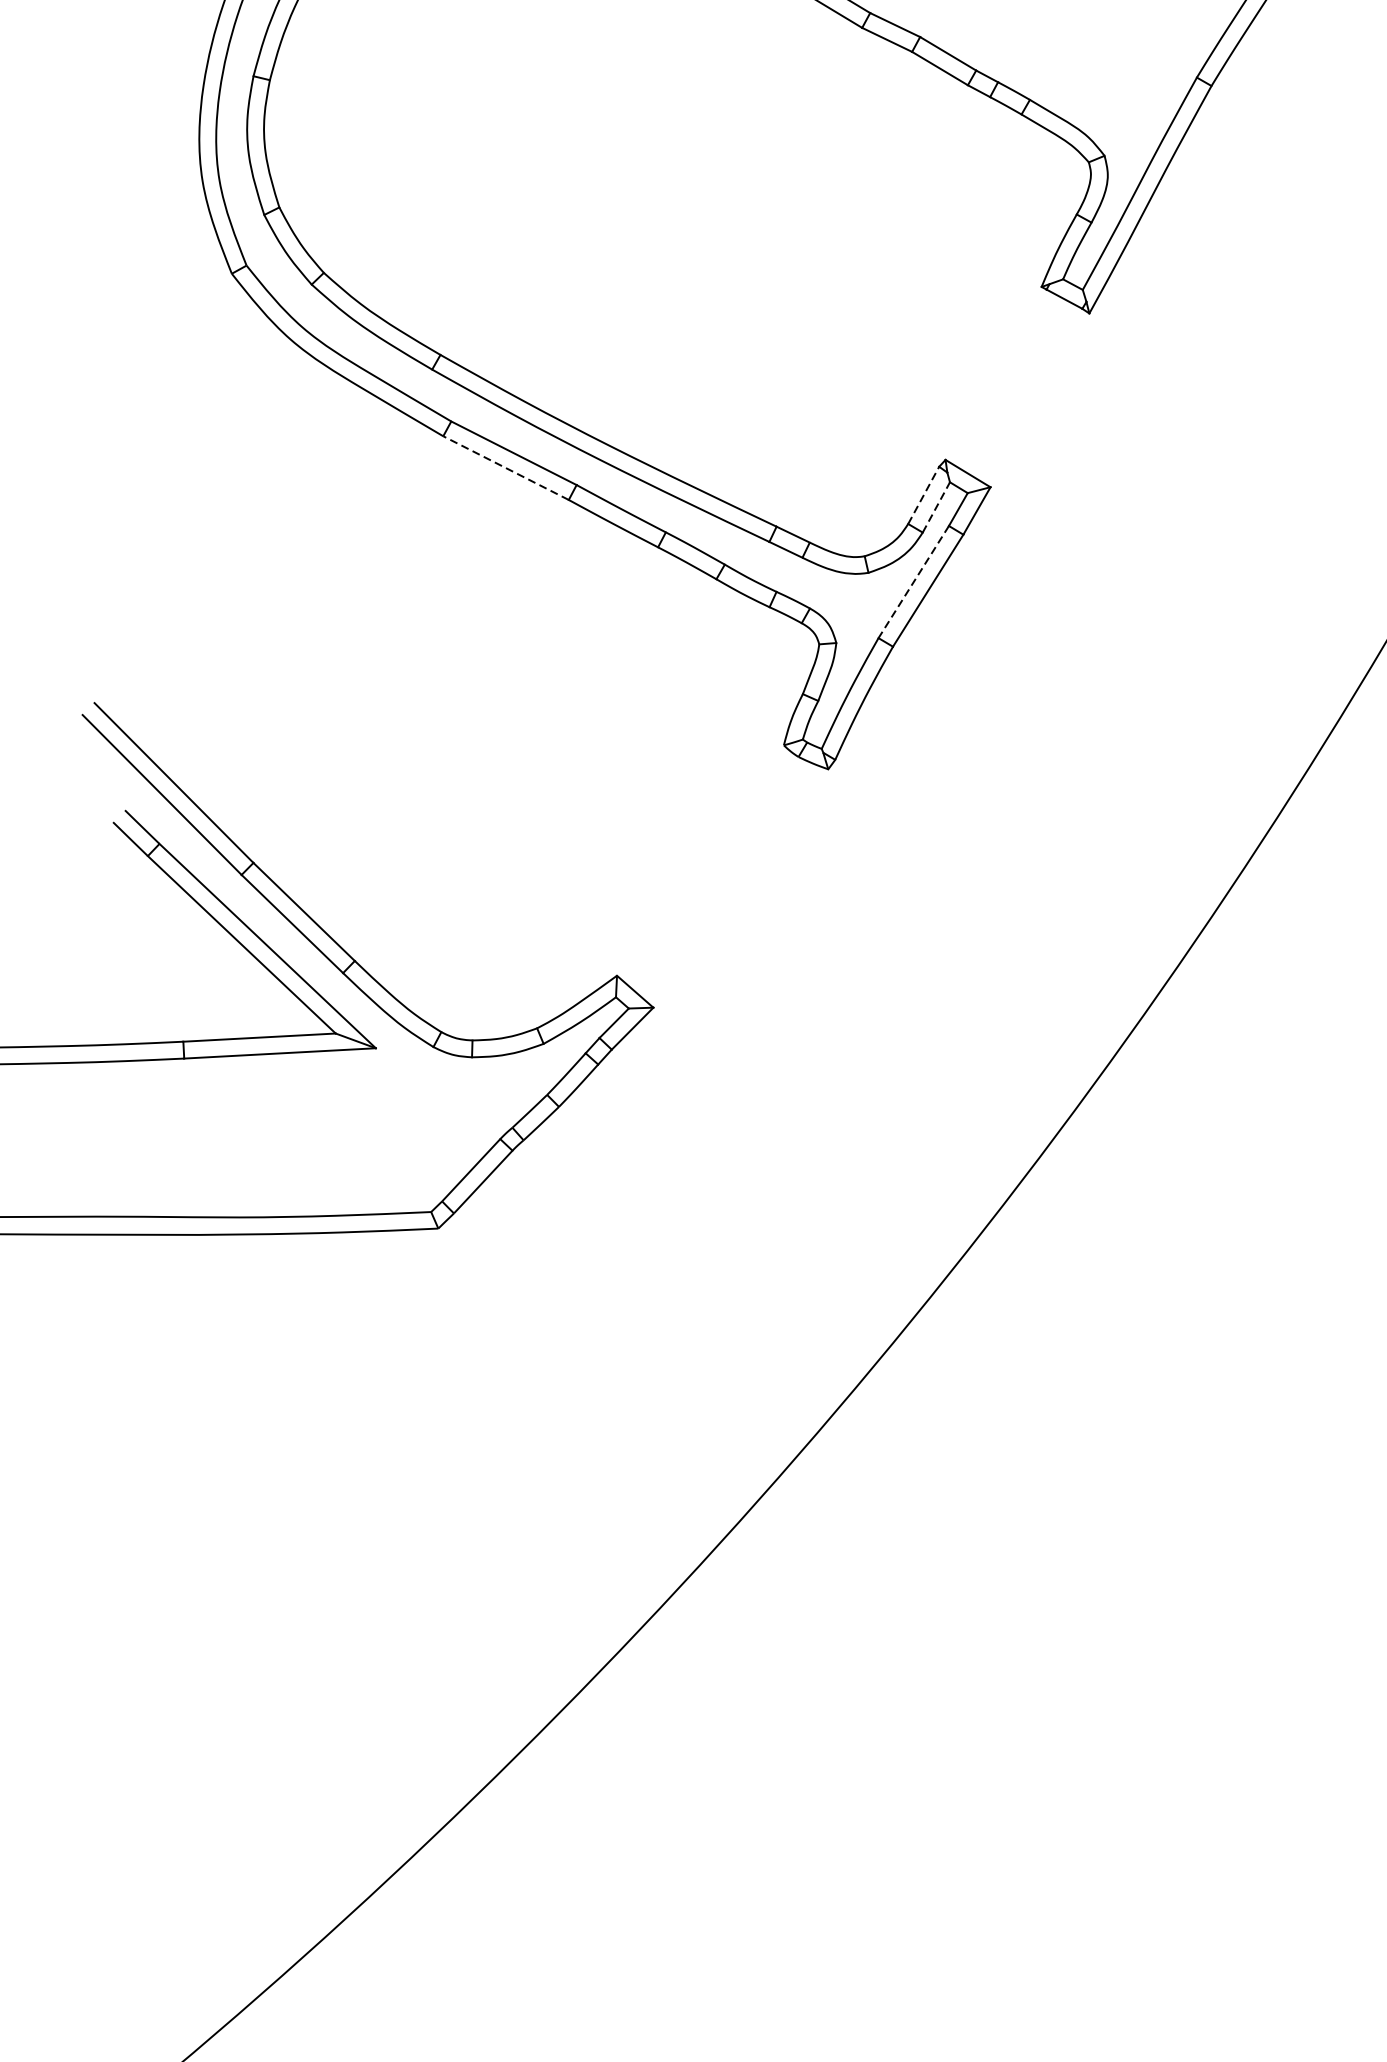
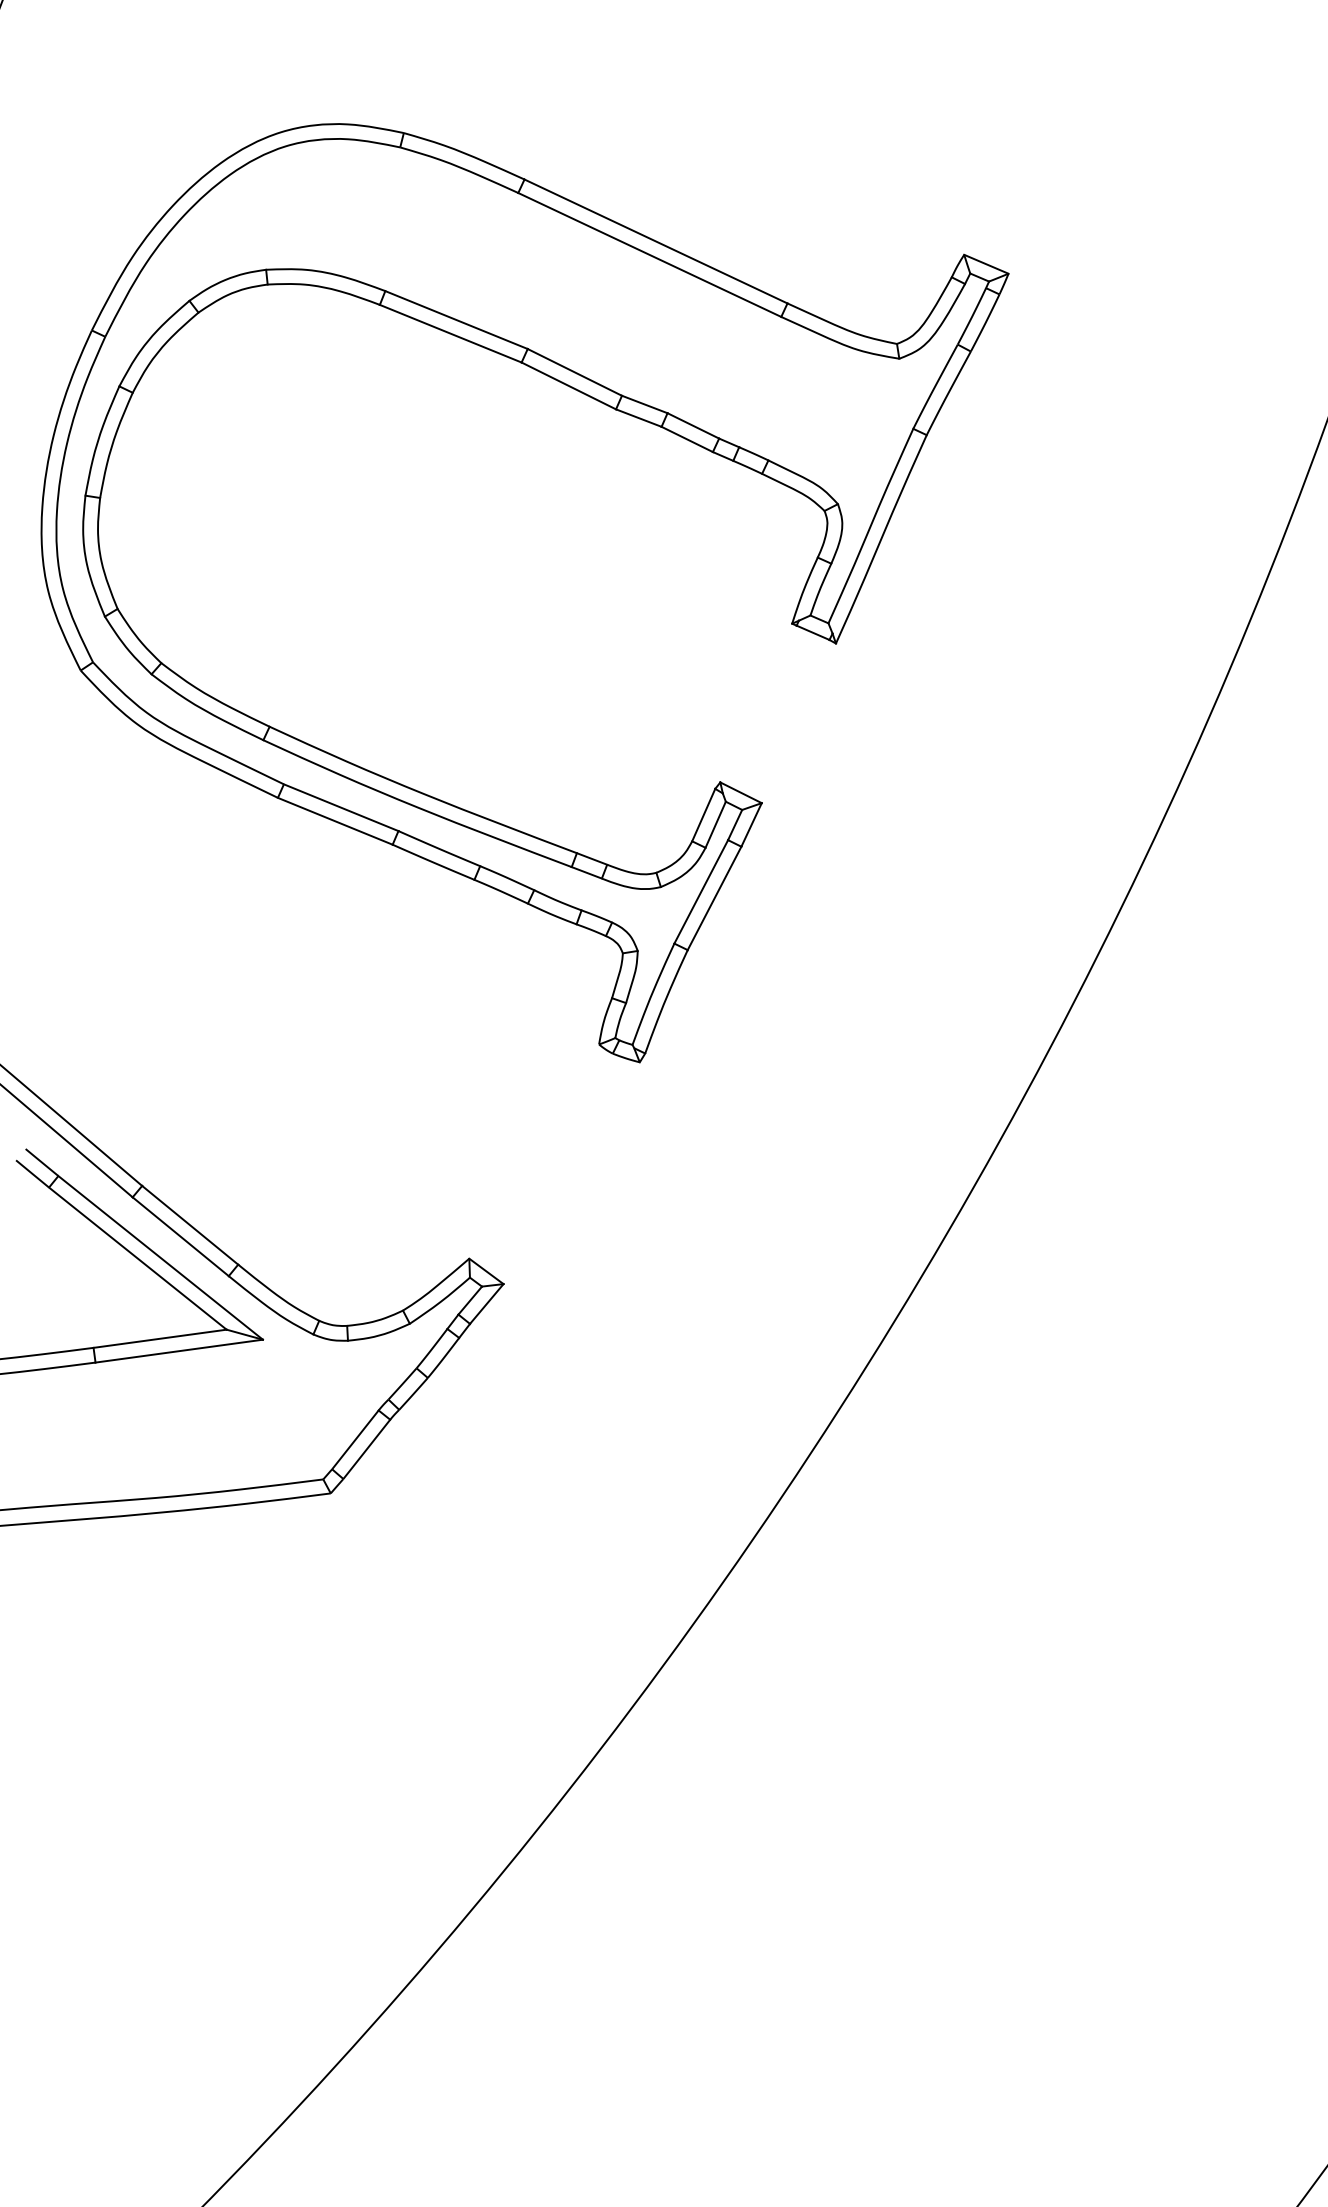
line: (506, 468) -> (335, 821), dashed -> solid
line: (923, 495) -> (703, 815), dashed -> solid
line: (936, 507) -> (715, 824), dashed -> solid
line: (913, 582) -> (701, 892), dashed -> solid

